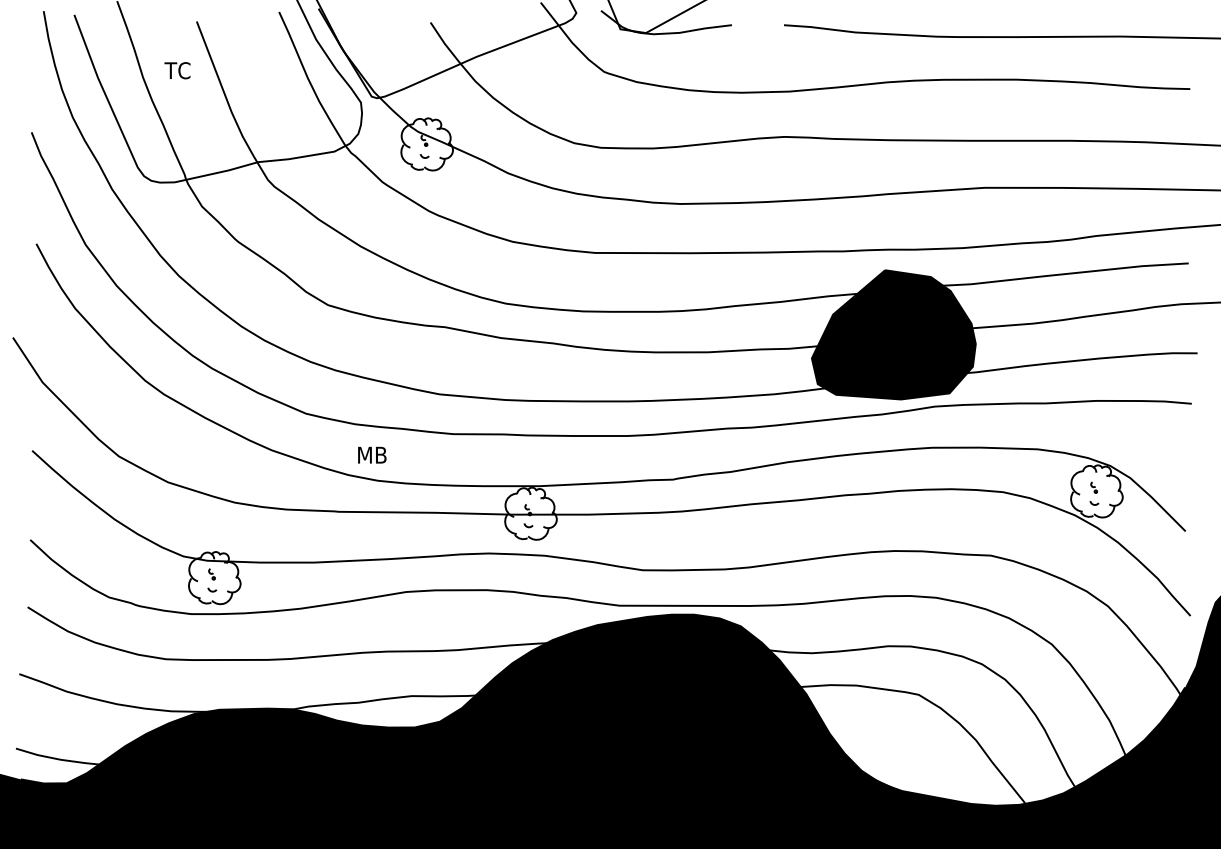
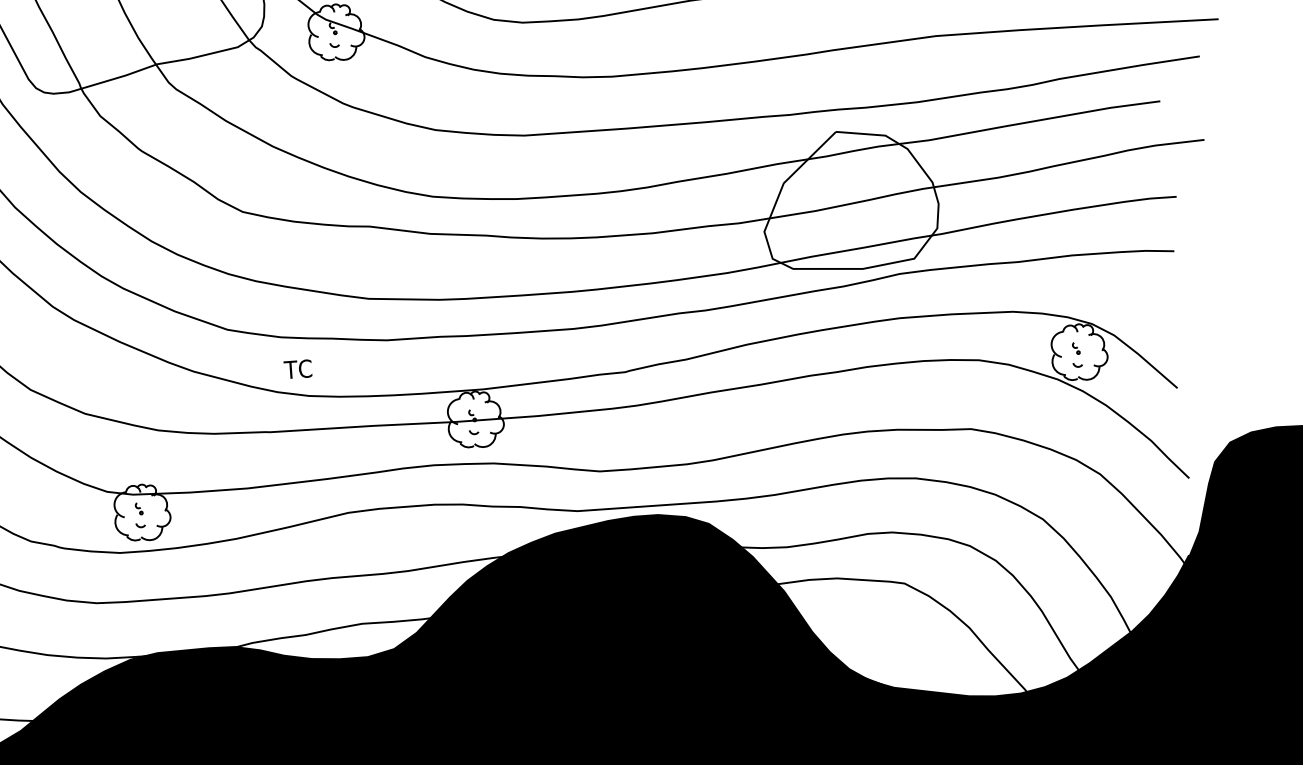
fill: (893, 334) -> (849, 199), removed
text: (371, 454) -> (300, 368), MB -> TC

